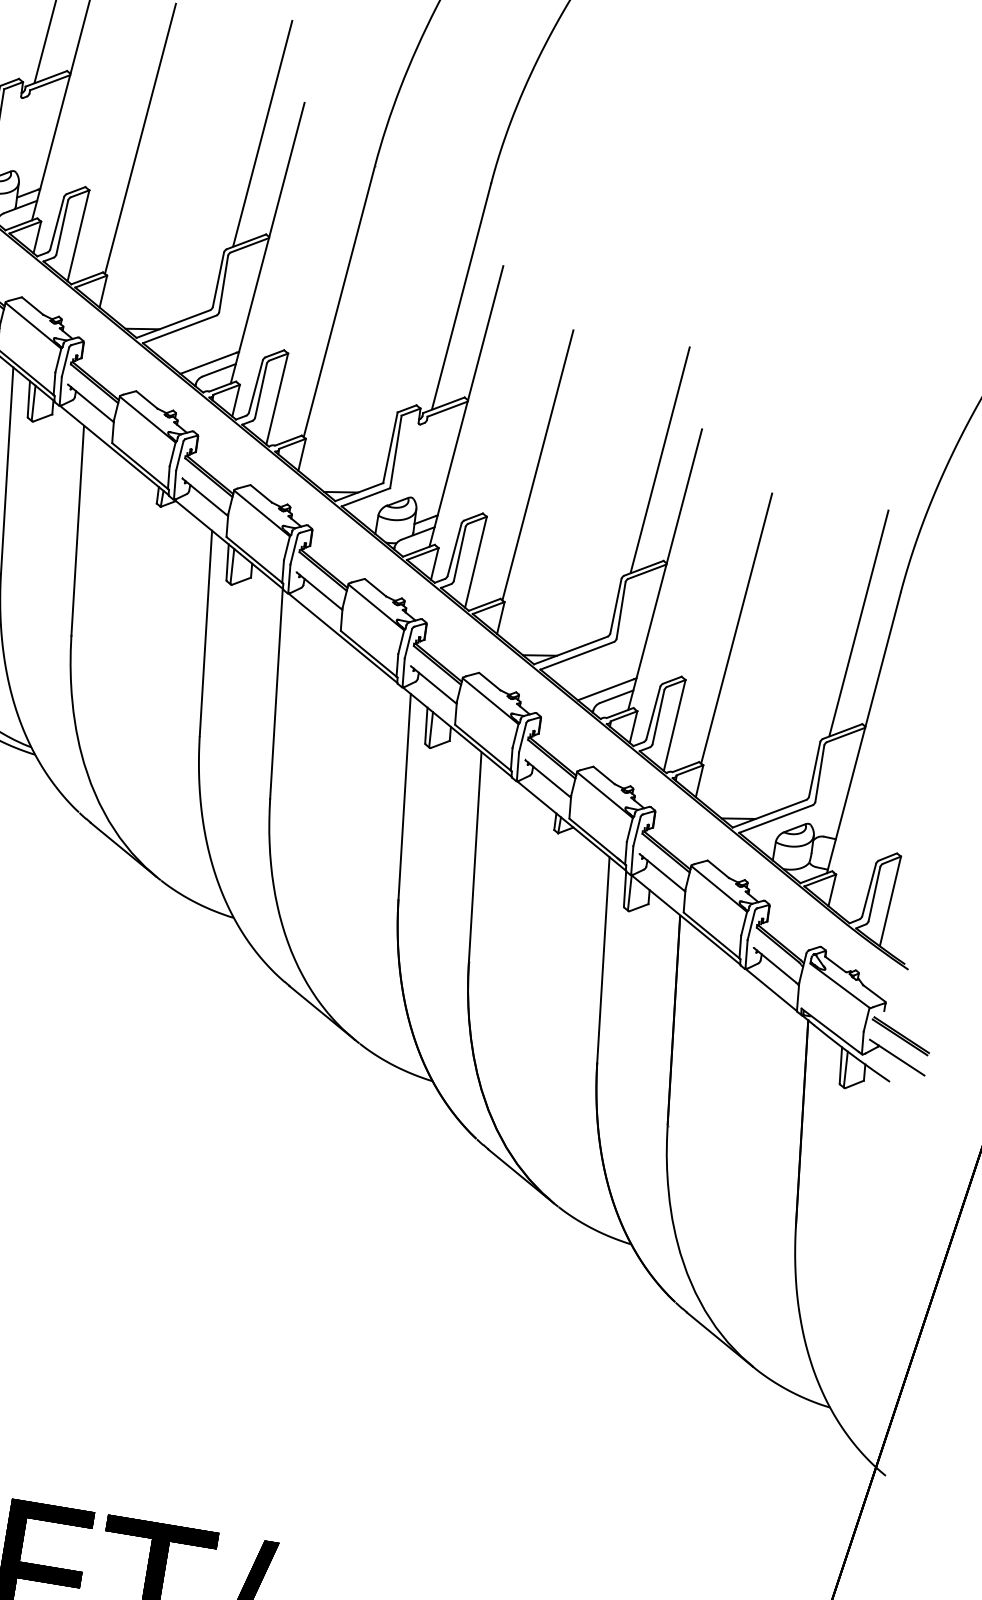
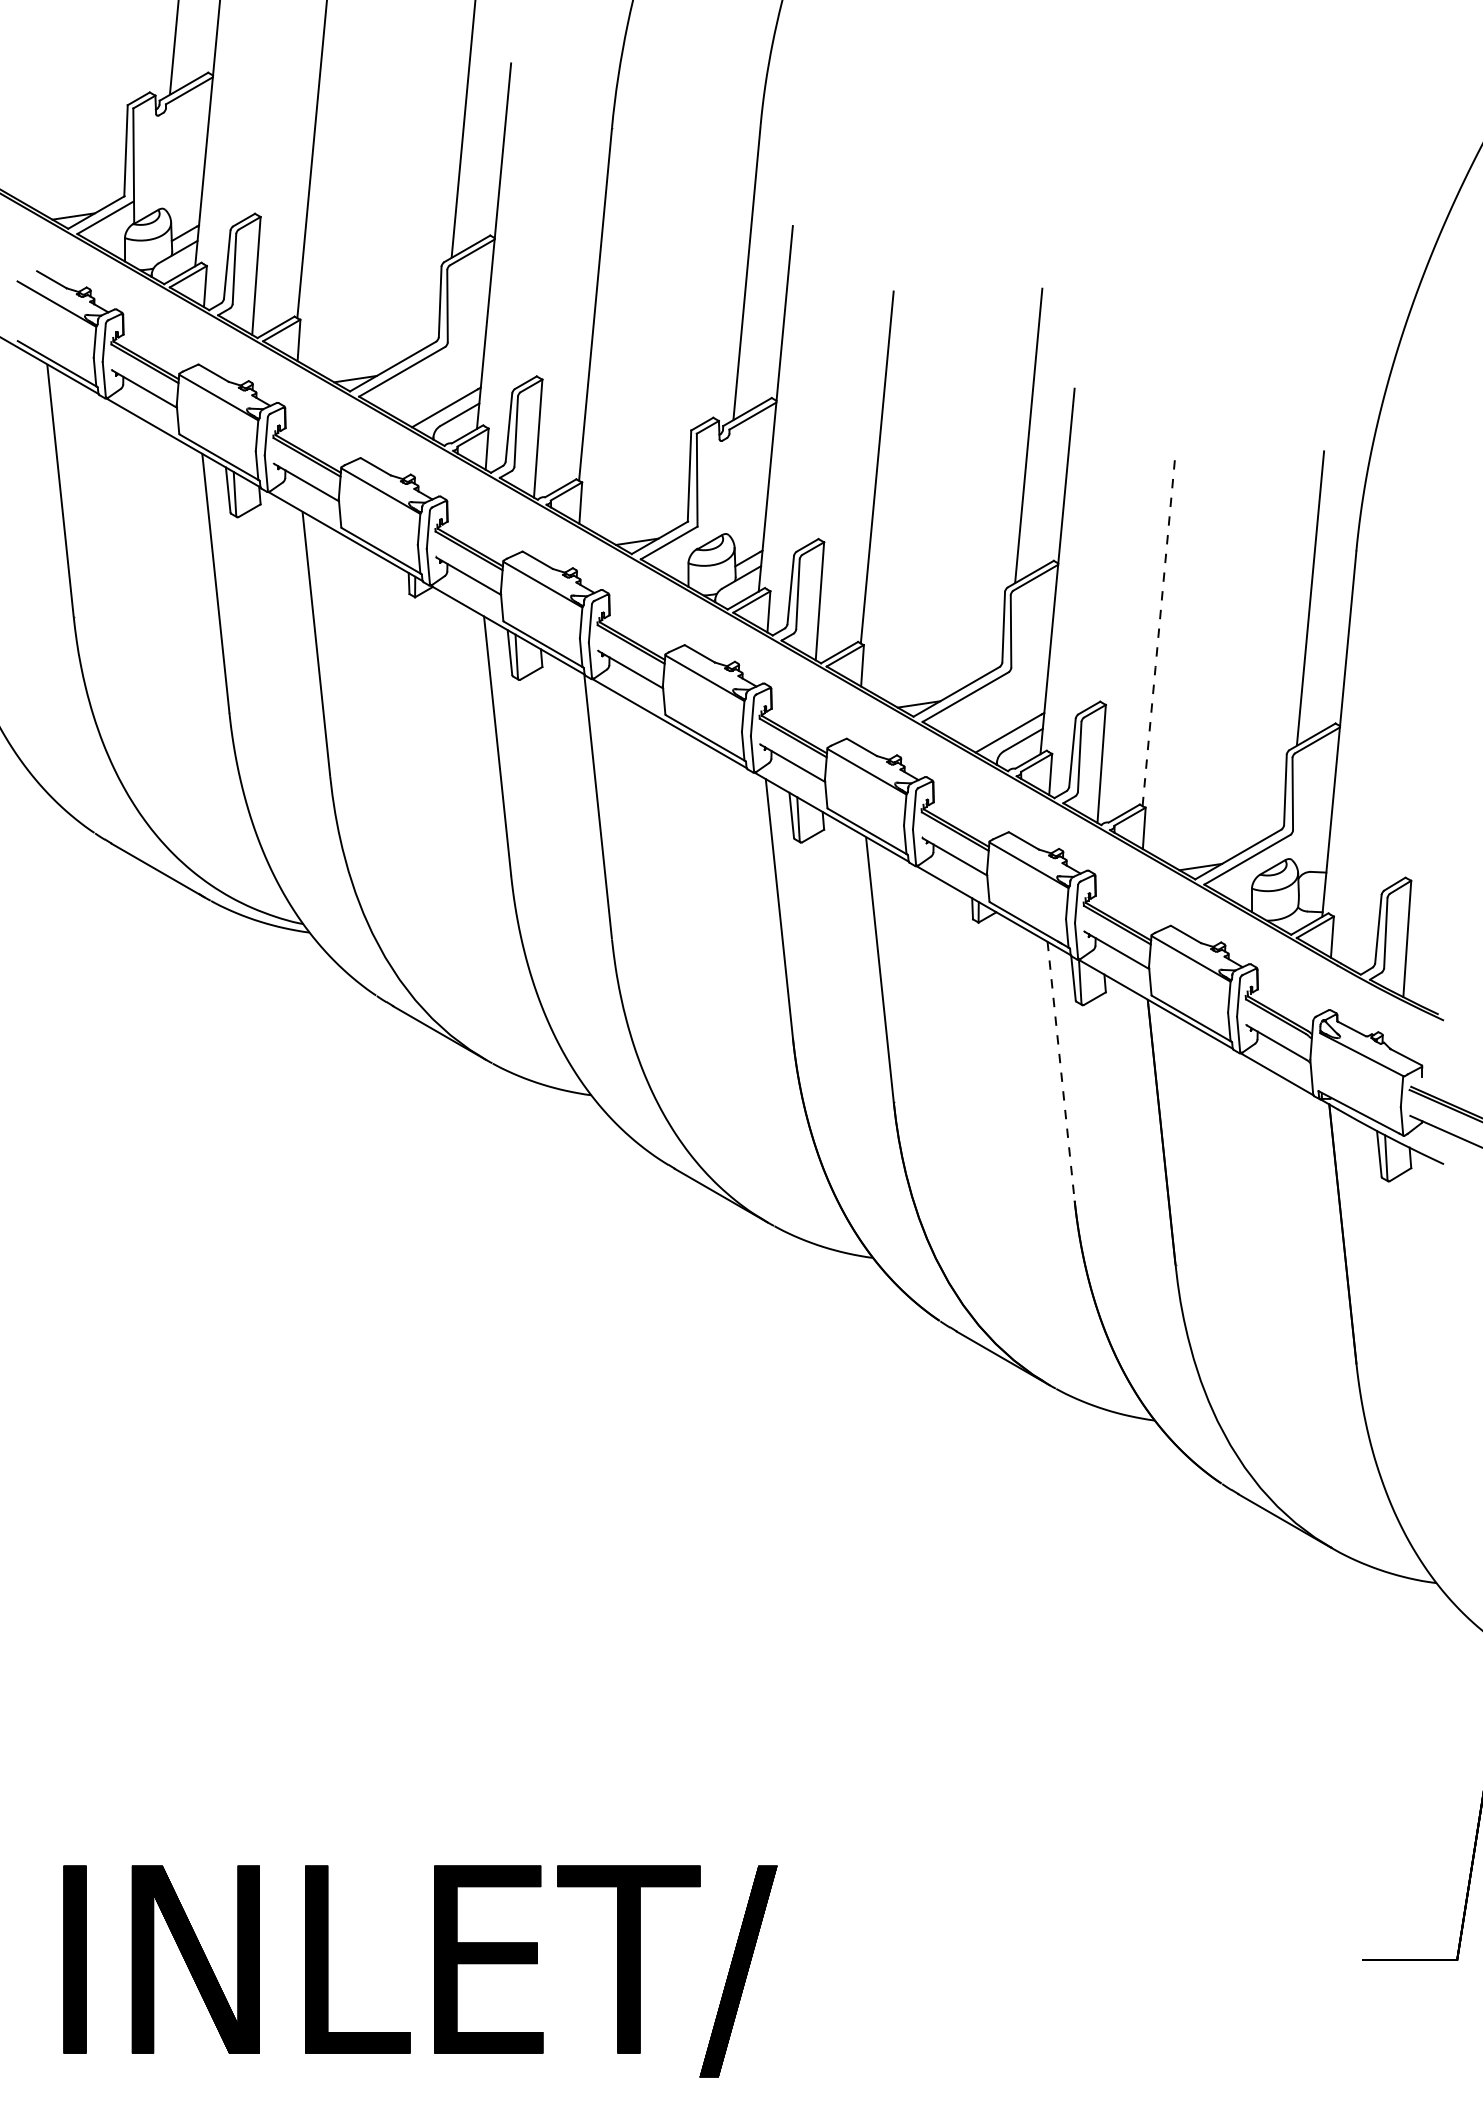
line: (737, 628) -> (1159, 629), solid -> dashed
line: (603, 960) -> (1061, 1071), solid -> dashed

